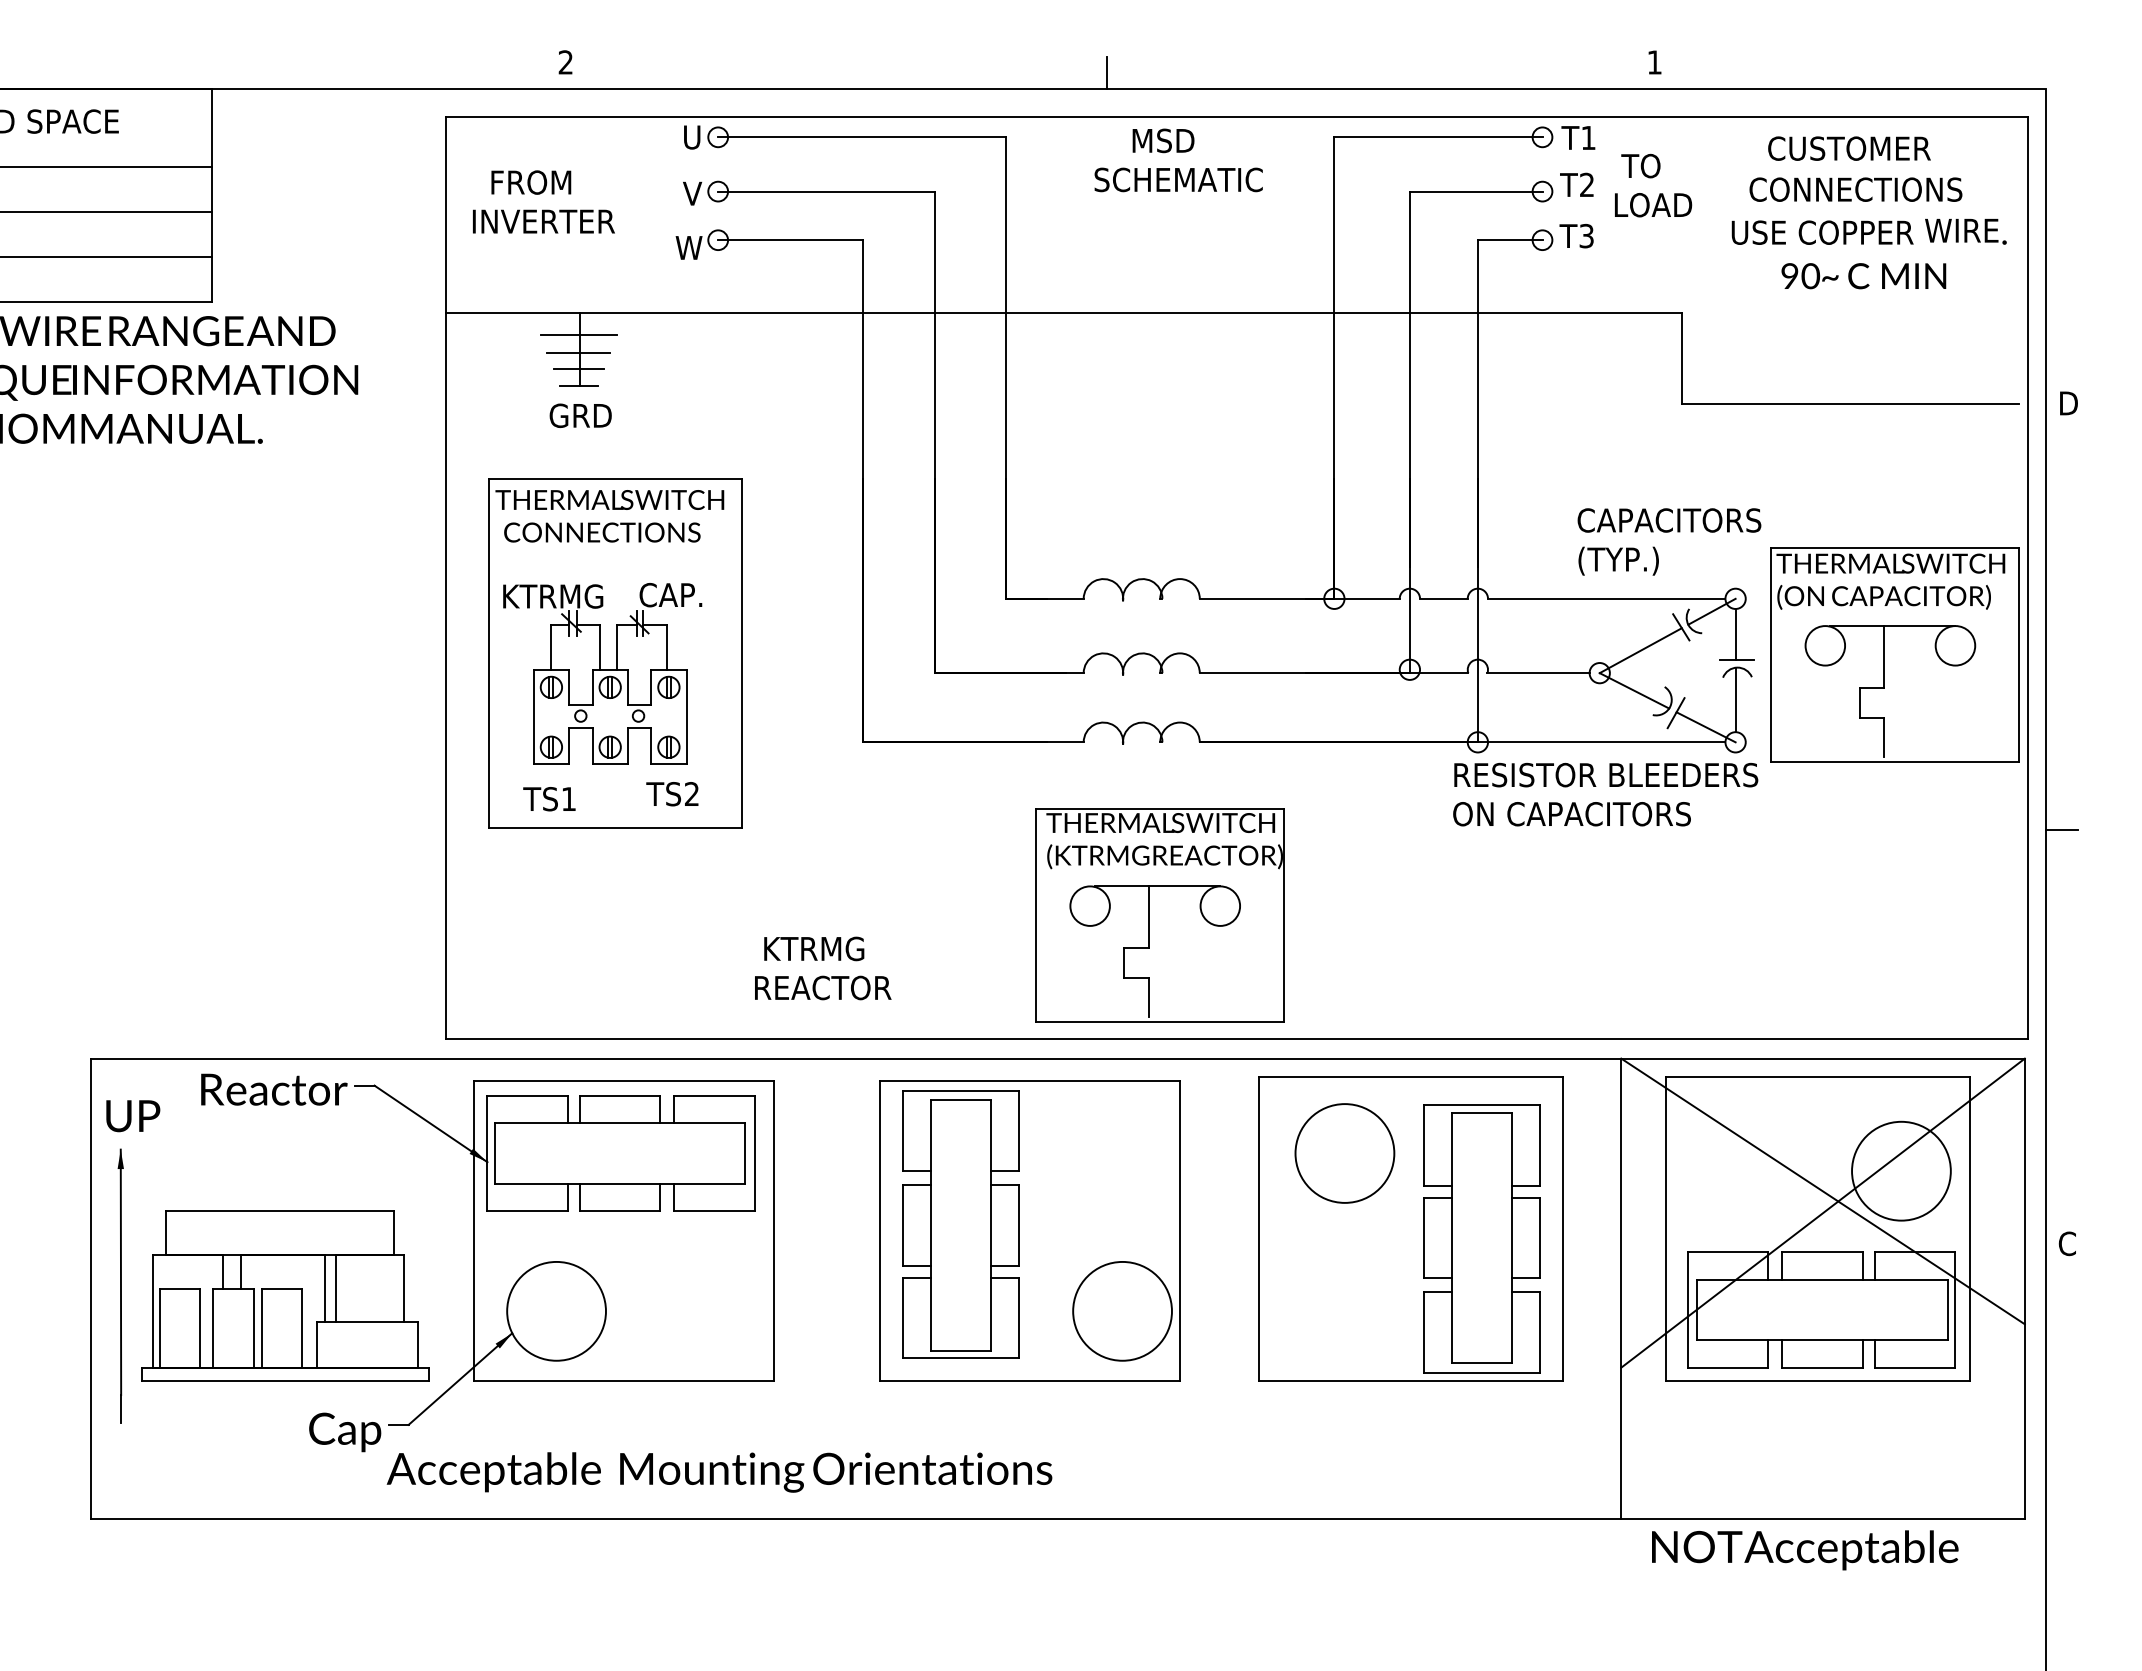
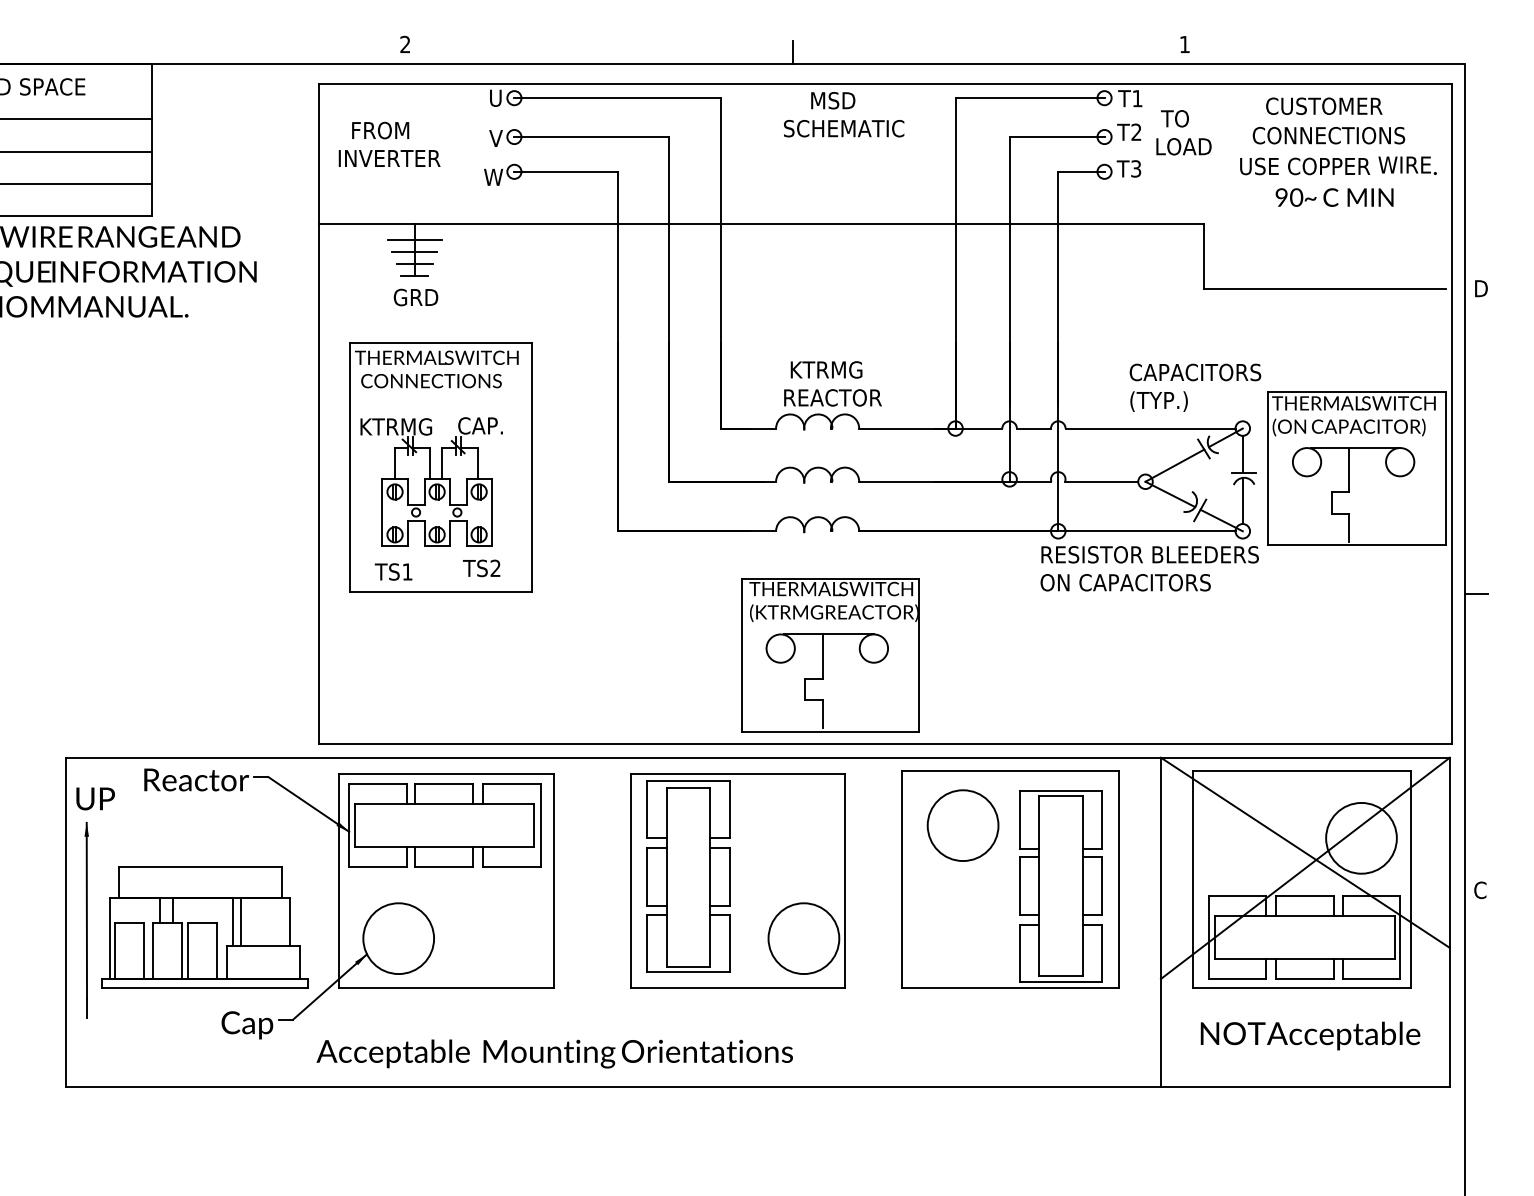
text: (823, 968) -> (833, 383), moved
text: (719, 1472) -> (554, 1054), moved
text: (1805, 1550) -> (1310, 1036), moved

